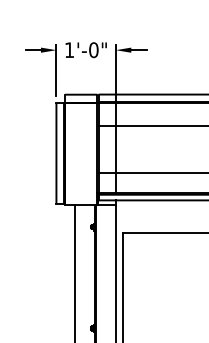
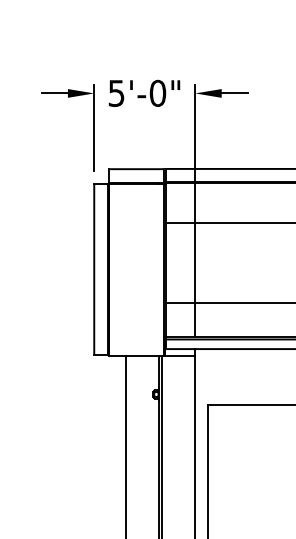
text: (69, 50) -> (116, 93), 1'-0" -> 5'-0"

